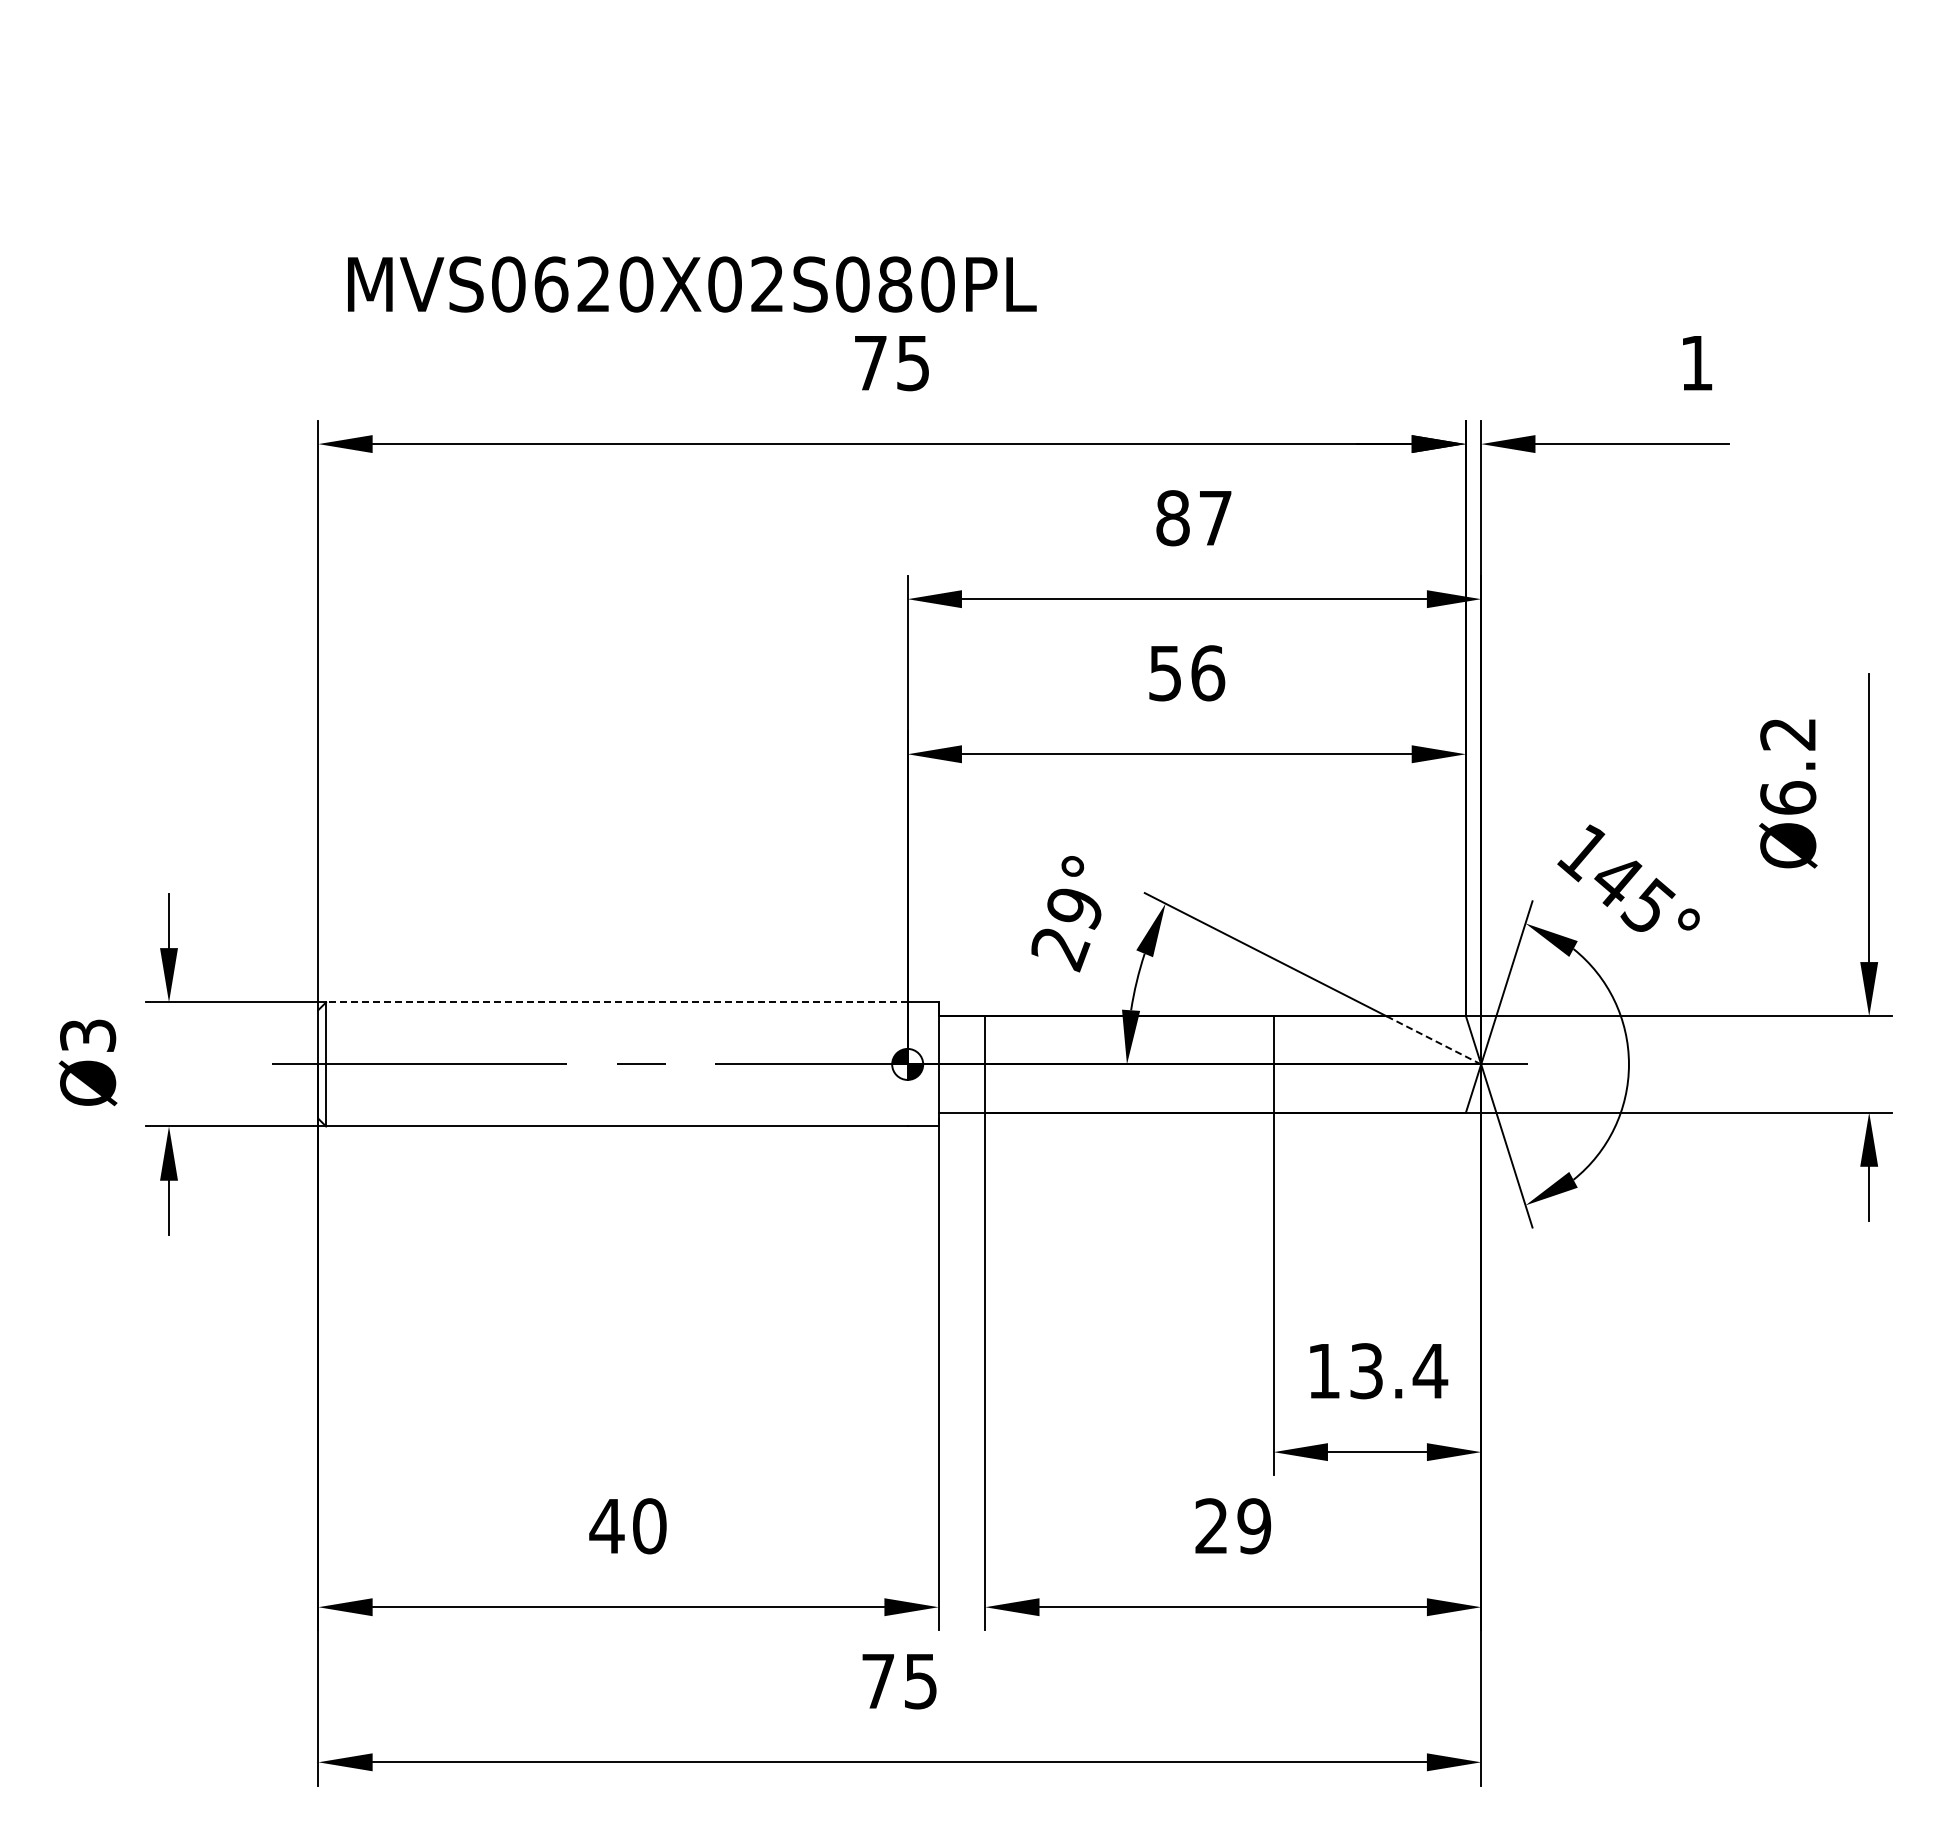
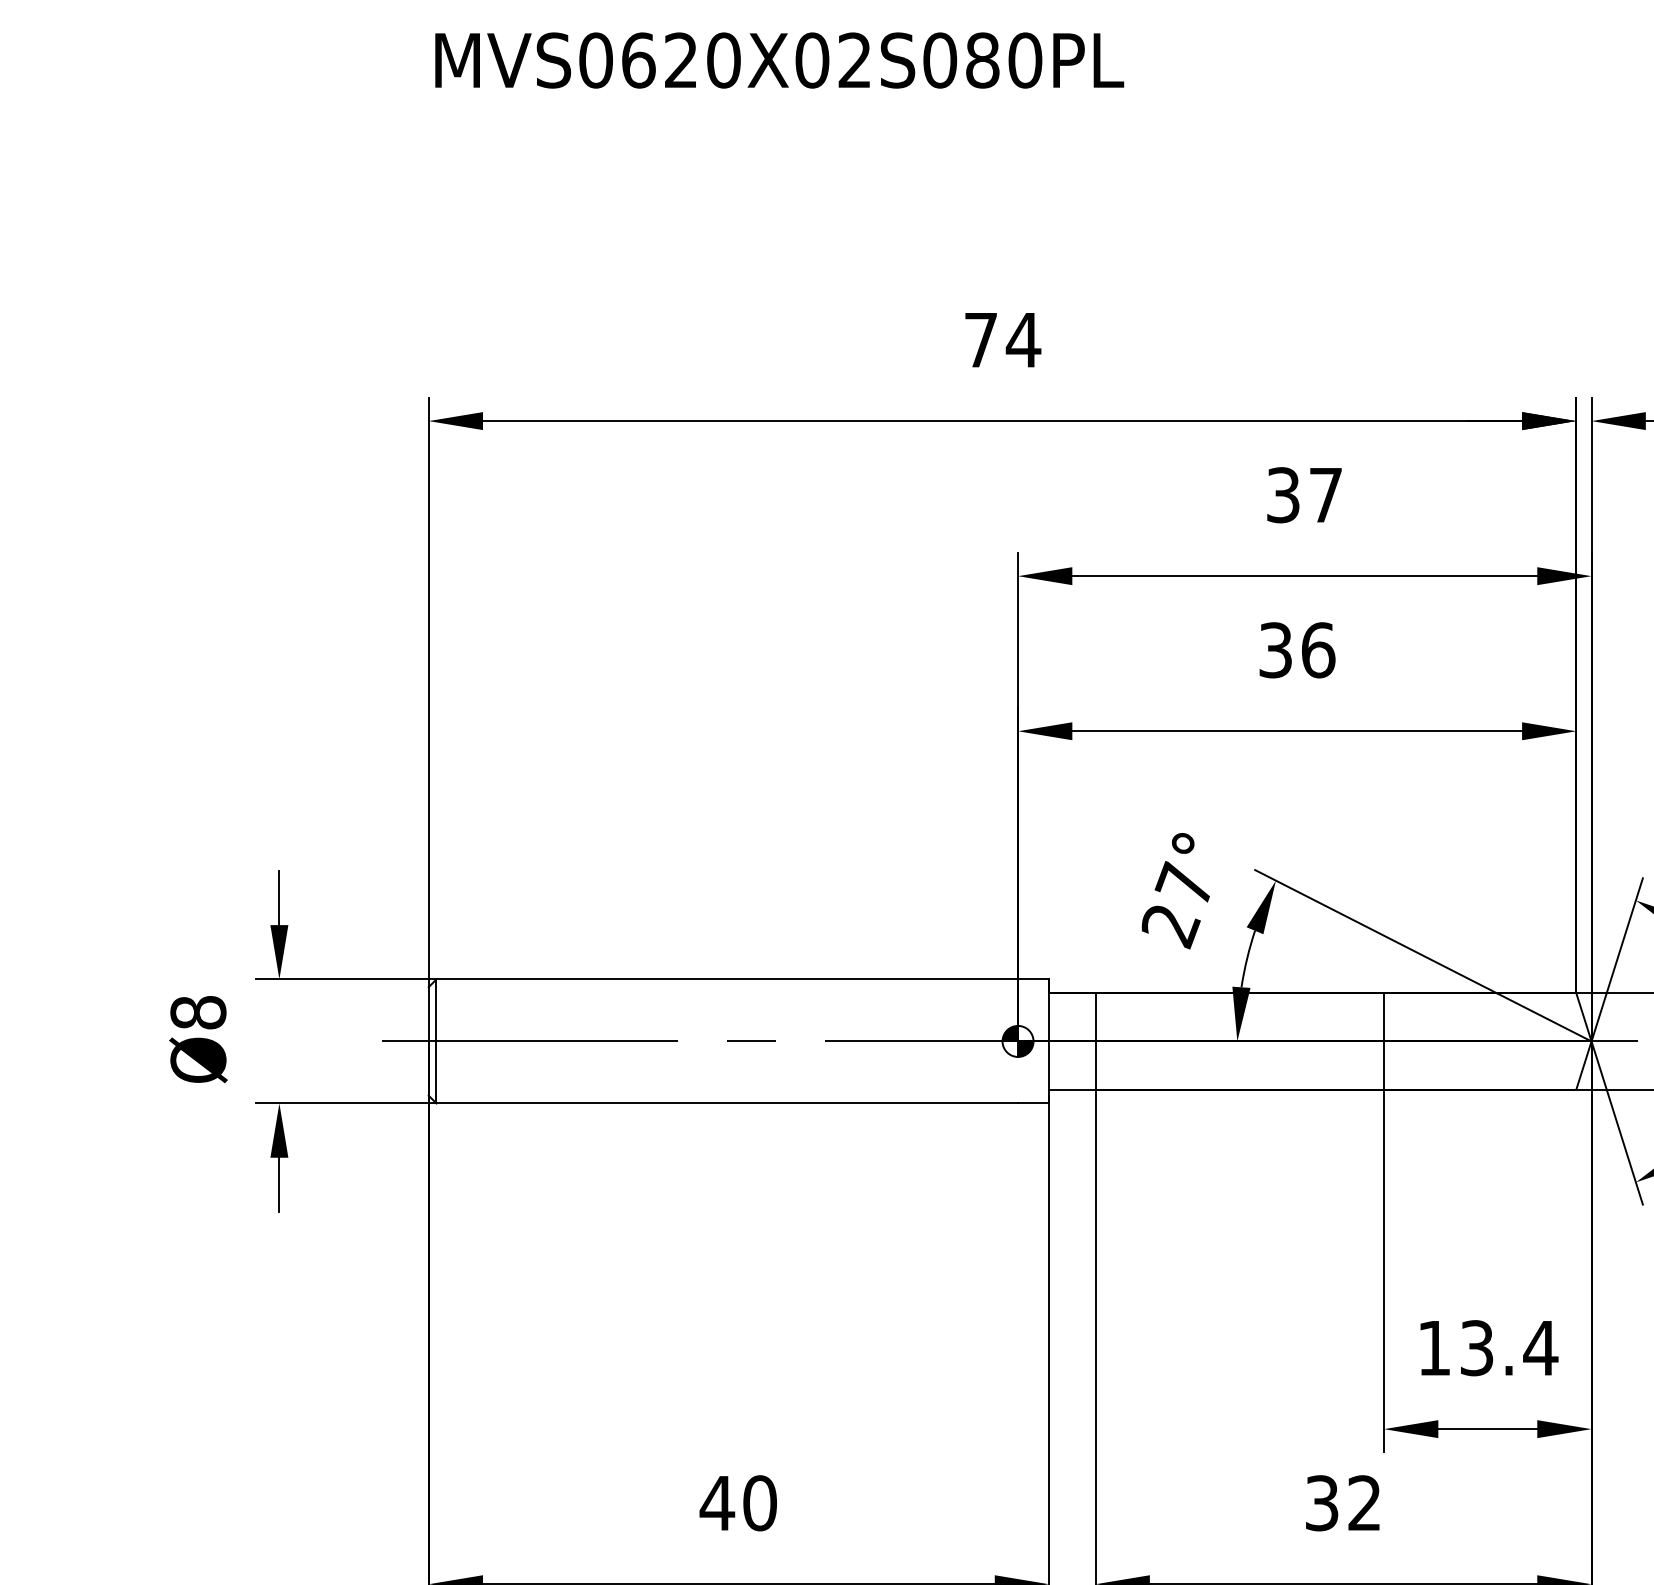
text: (692, 284) -> (779, 60), moved
text: (912, 363) -> (1022, 340), 75 -> 74
text: (1172, 518) -> (1282, 495), 87 -> 37
text: (1165, 672) -> (1275, 649), 56 -> 36
text: (1072, 906) -> (1182, 883), 29° -> 27°
line: (616, 1002) -> (726, 979), dashed -> solid
text: (88, 1035) -> (198, 1012), Ø3 -> Ø8
line: (1433, 1040) -> (1543, 1017), dashed -> solid
text: (1233, 1526) -> (1343, 1503), 29 -> 32

